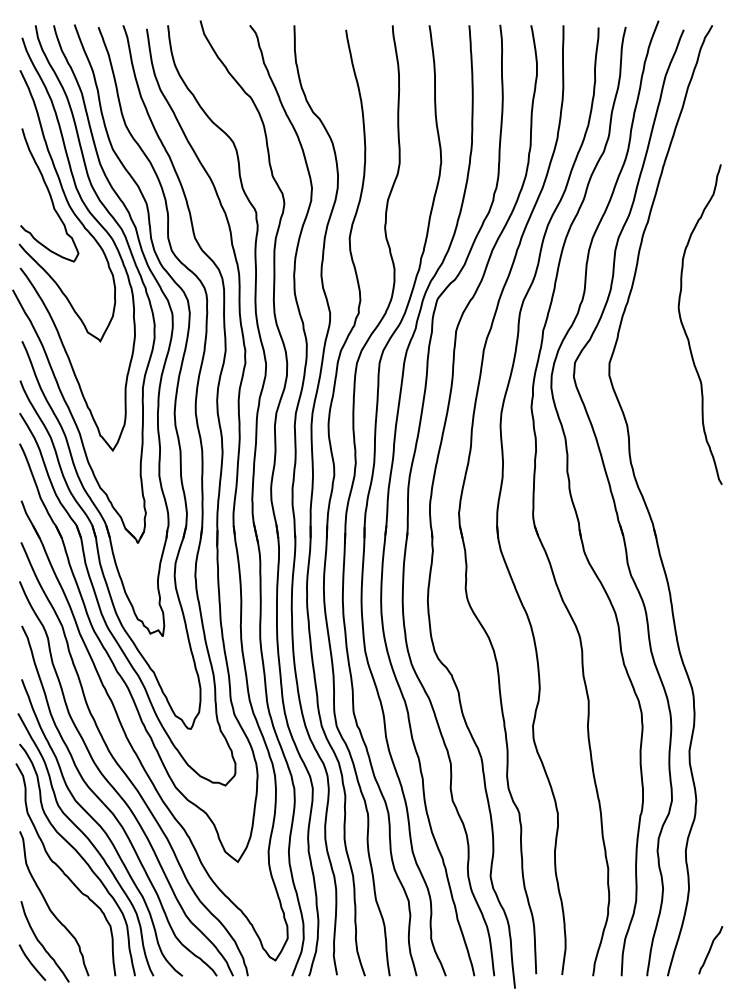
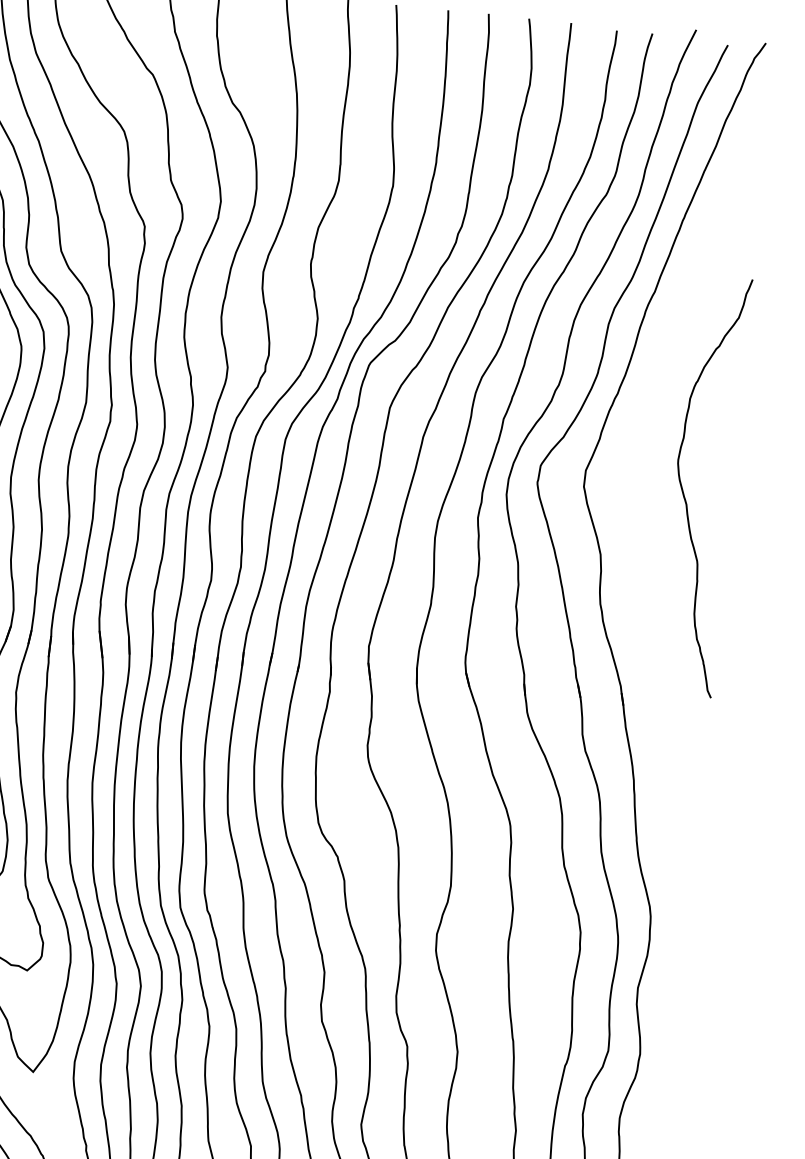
curve: (685, 329) -> (684, 490), moved

